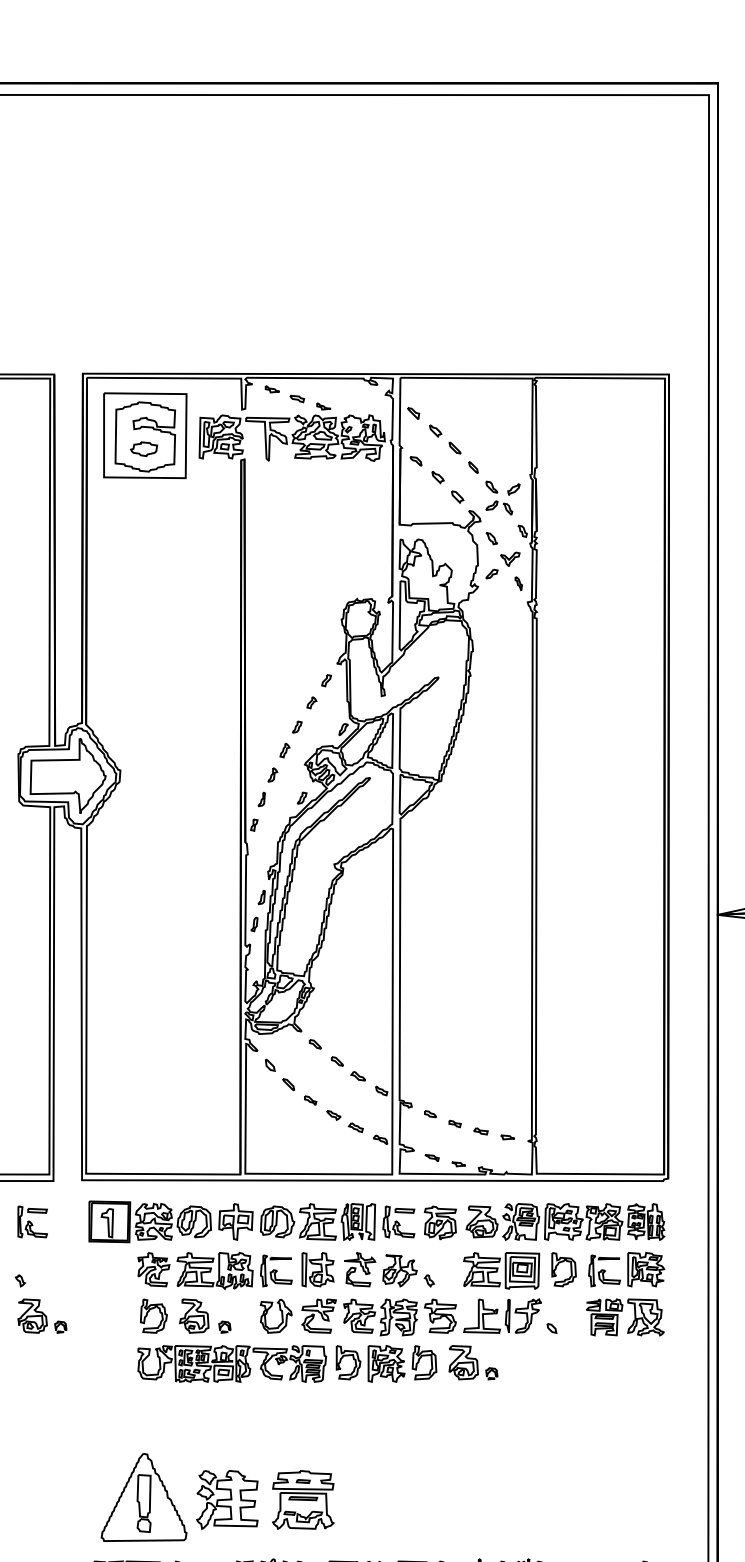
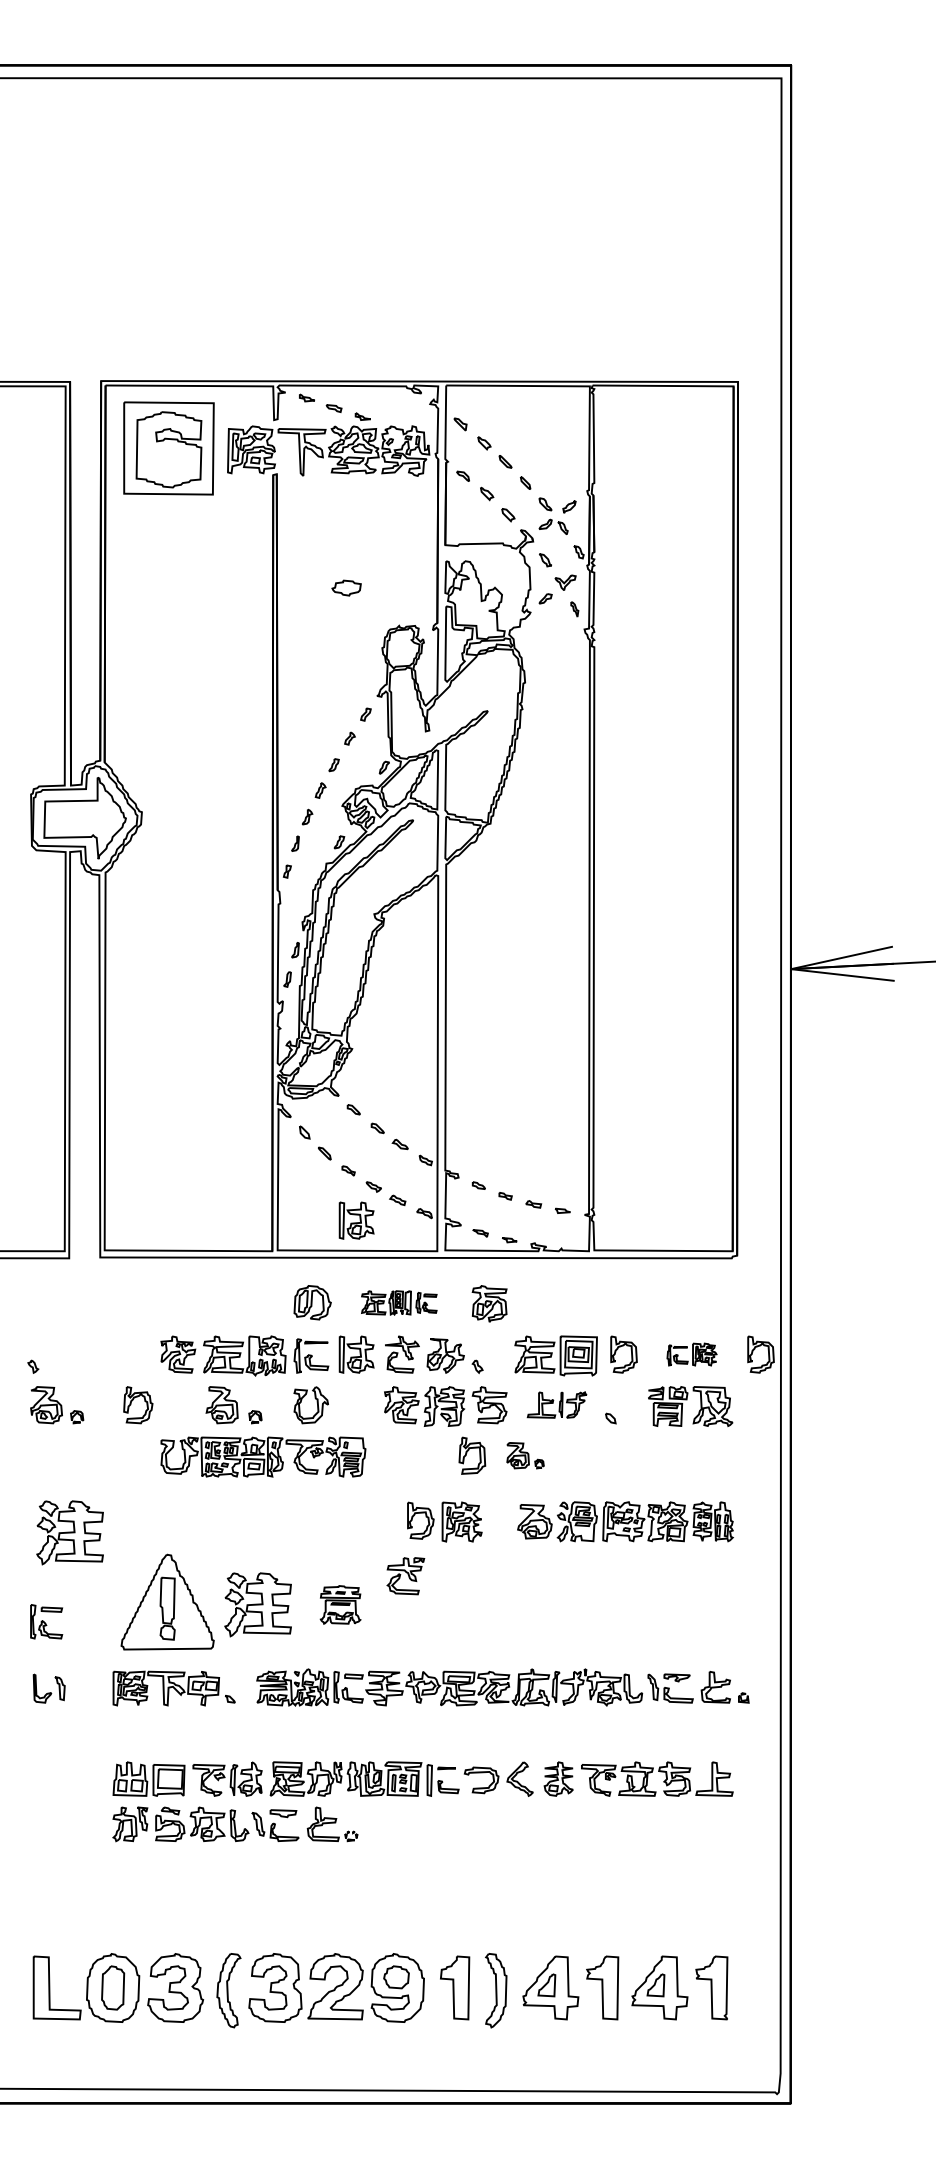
part: (143, 448) -> (346, 587), moved
part: (317, 1146) -> (356, 1220), added
part: (32, 1221) -> (46, 1621), moved
part: (170, 1221) -> (196, 1302), removed
part: (357, 1221) -> (399, 1302), size x0.6
part: (565, 1221) -> (625, 1521), moved
part: (685, 1264) -> (755, 1349), added
part: (626, 1269) -> (691, 1354), size x0.6
part: (149, 1311) -> (133, 1400), moved
part: (501, 1315) -> (556, 1404), size x0.7
part: (318, 1316) -> (405, 1576), moved
part: (473, 1362) -> (525, 1455), size x0.7
part: (370, 1363) -> (444, 1521), moved
part: (53, 1433) -> (69, 1532), added
part: (303, 1499) -> (340, 1604), size x0.6

